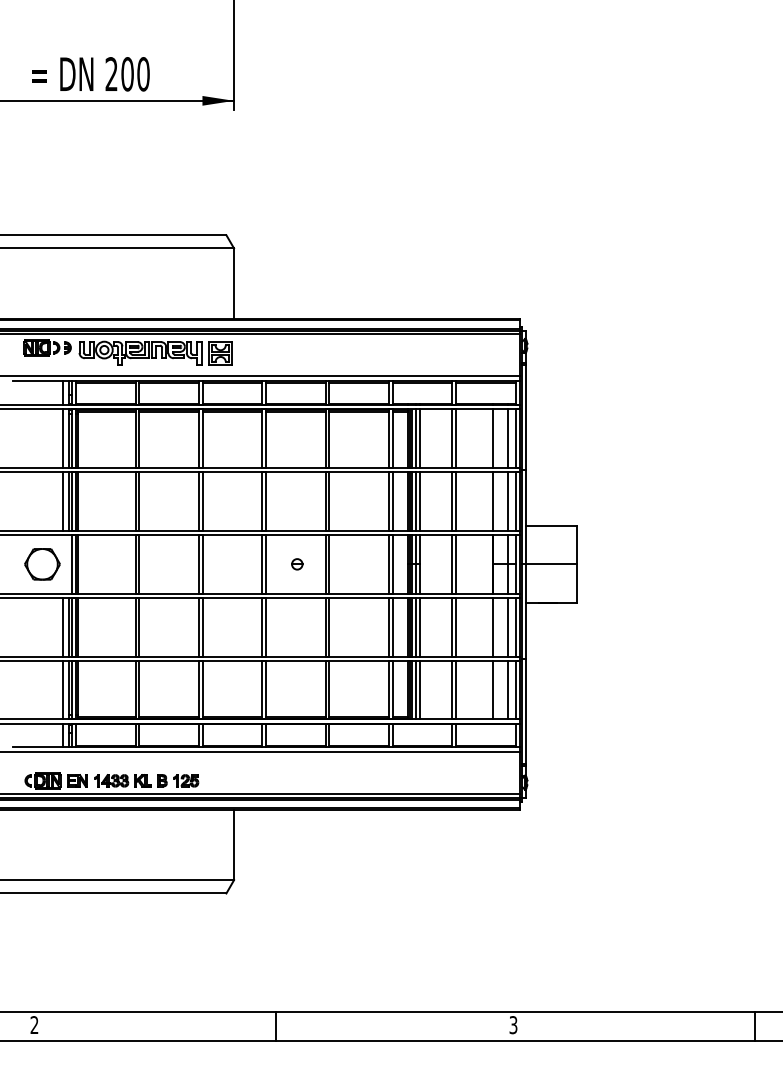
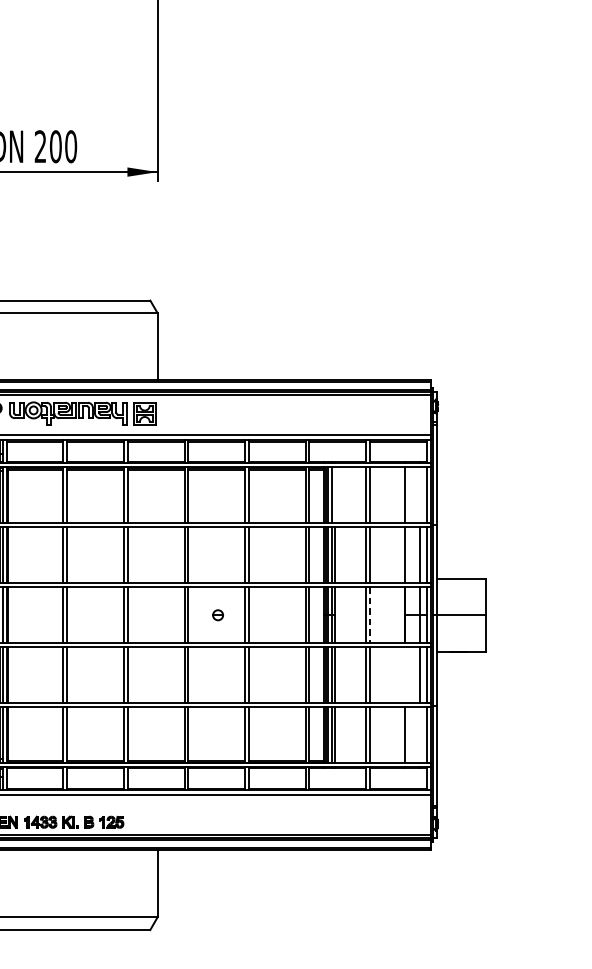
line: (419, 438) -> (334, 494), removed
line: (508, 438) -> (420, 494), removed
line: (456, 564) -> (370, 615), solid -> dashed
line: (492, 626) -> (404, 674), removed
line: (508, 689) -> (420, 734), removed

